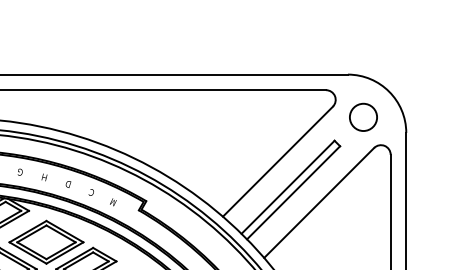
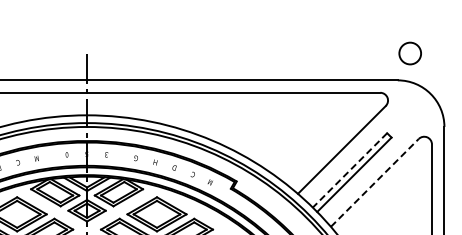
circle: (362, 117) -> (409, 53), moved
line: (288, 187) -> (350, 170), solid -> dashed
line: (319, 202) -> (375, 182), solid -> dashed

